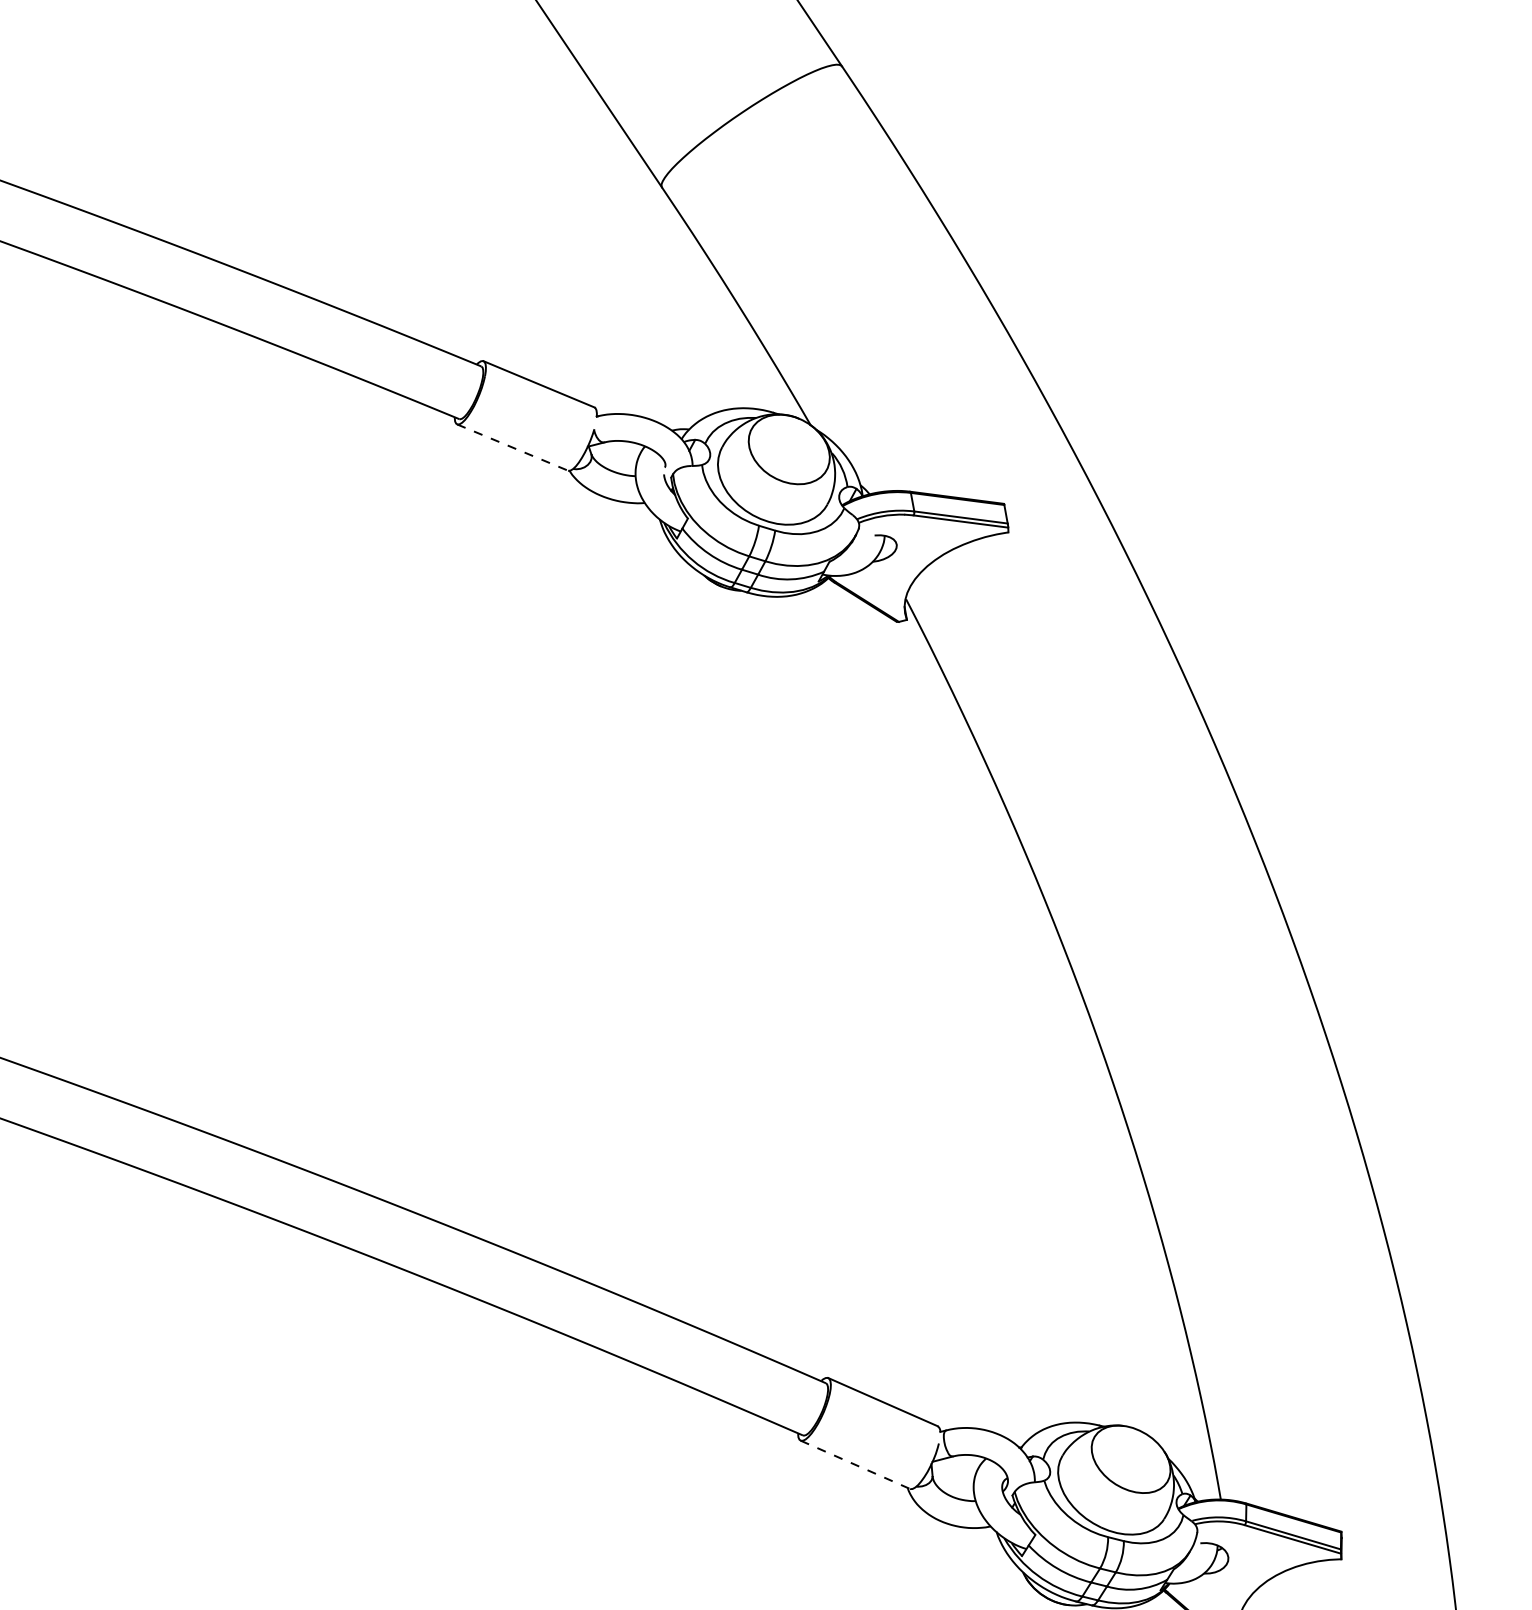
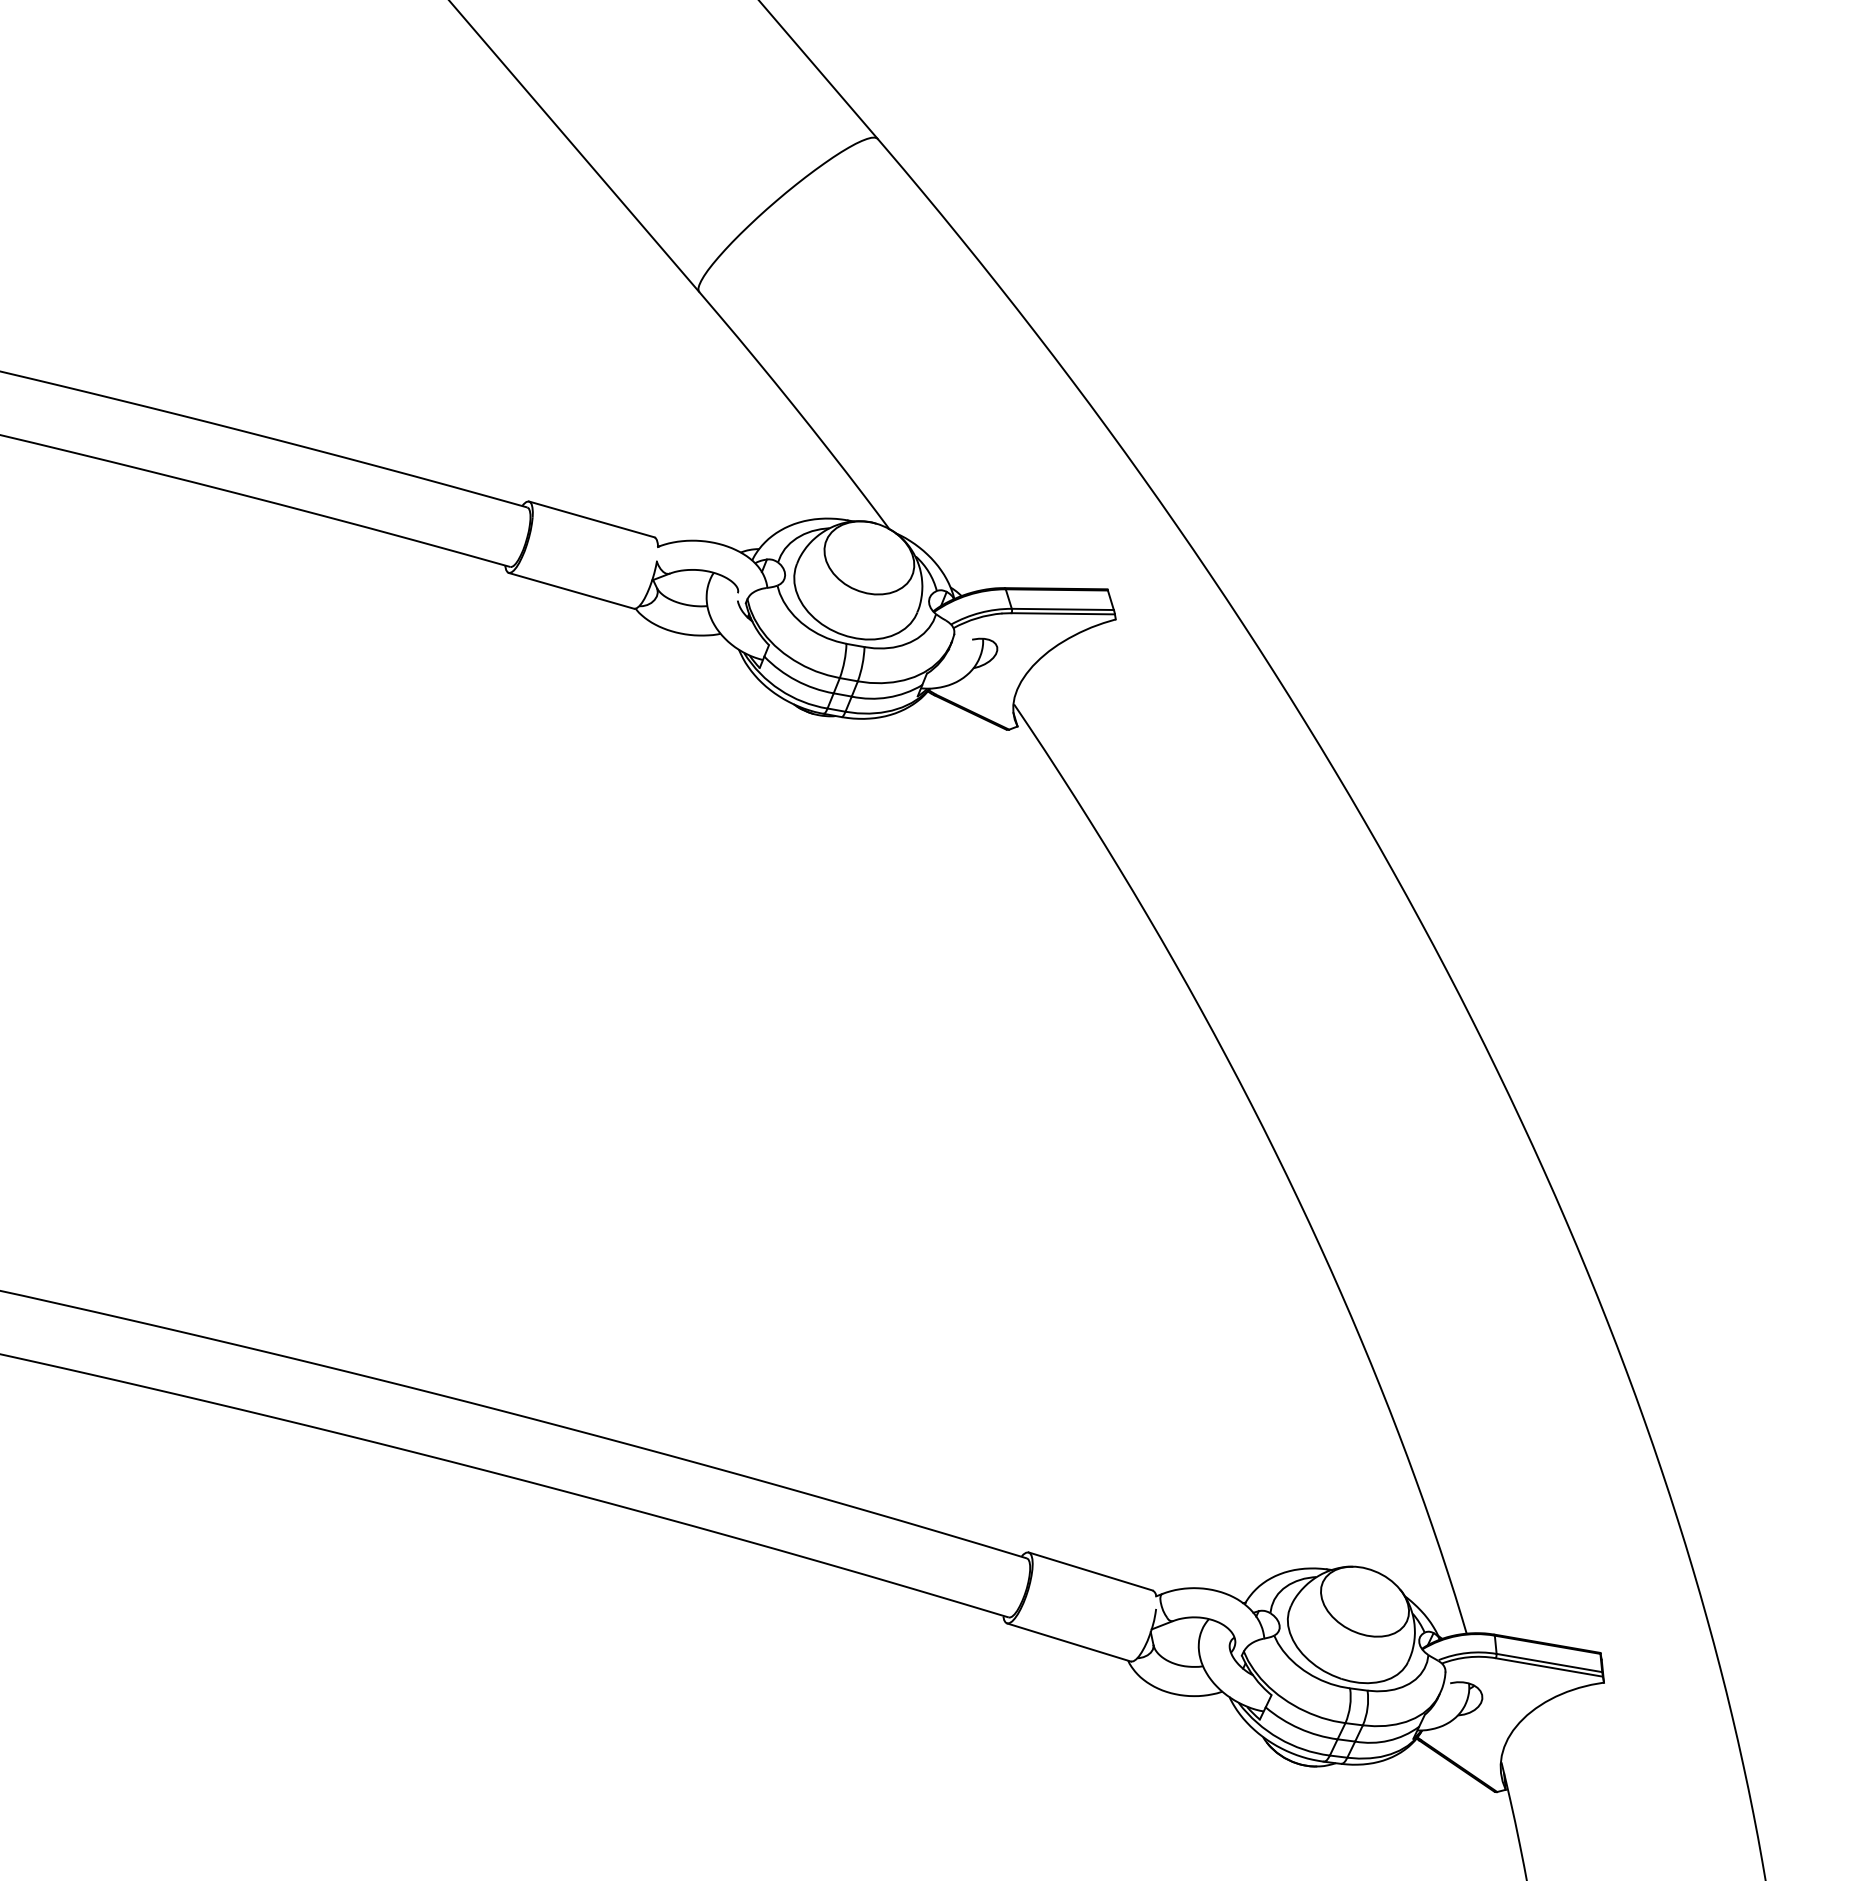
line: (512, 447) -> (571, 590), dashed -> solid
line: (854, 1464) -> (1068, 1642), dashed -> solid

